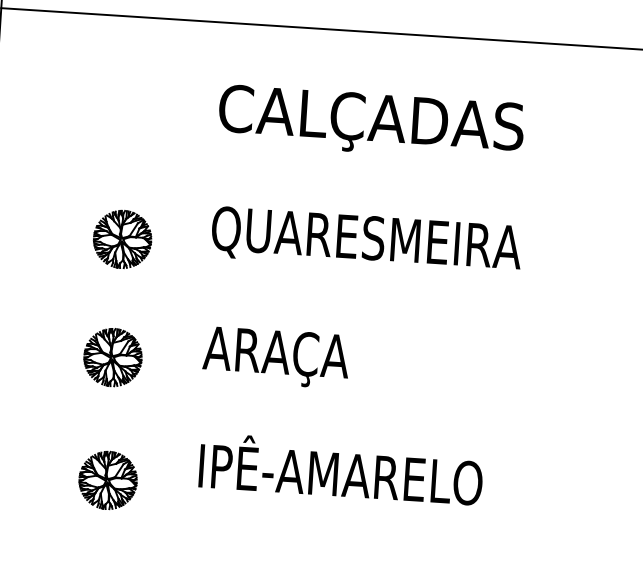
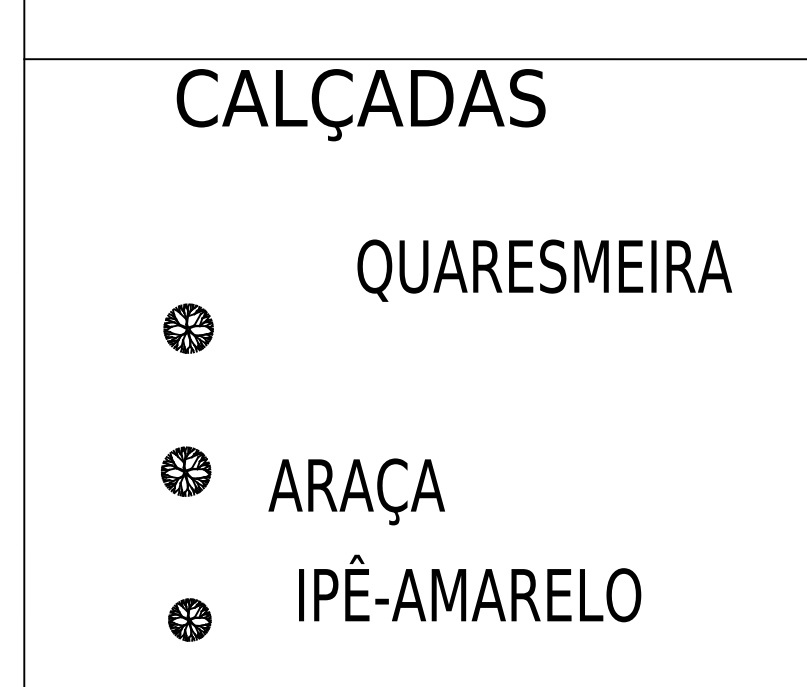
text: (370, 123) -> (360, 105), moved
part: (122, 239) -> (188, 328), size x0.7
text: (366, 241) -> (544, 270), moved
part: (112, 357) -> (185, 471), size x0.7
text: (275, 357) -> (356, 491), moved
part: (107, 480) -> (189, 619), size x0.6

